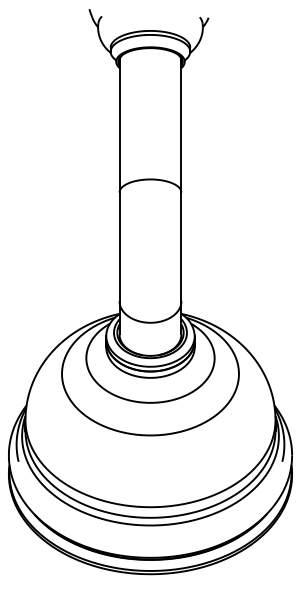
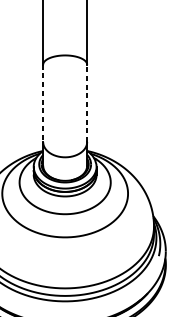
line: (181, 246) -> (87, 103), solid -> dashed
line: (119, 247) -> (43, 103), solid -> dashed

